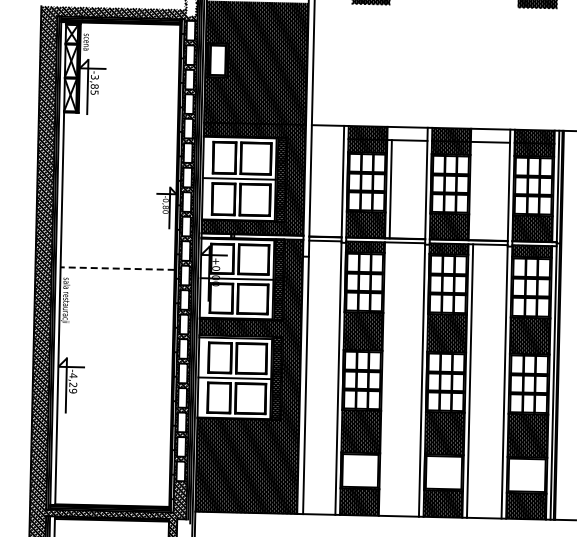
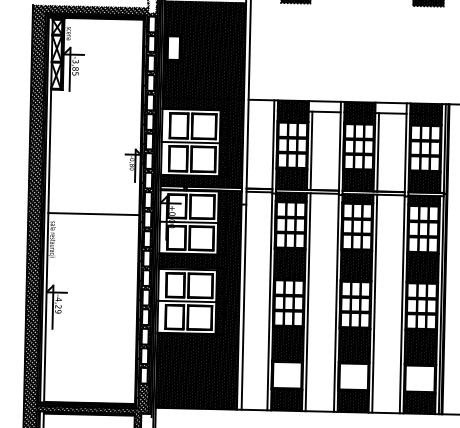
line: (474, 191) -> (378, 152), added
line: (117, 268) -> (93, 214), dashed -> solid
line: (386, 378) -> (308, 301), added

